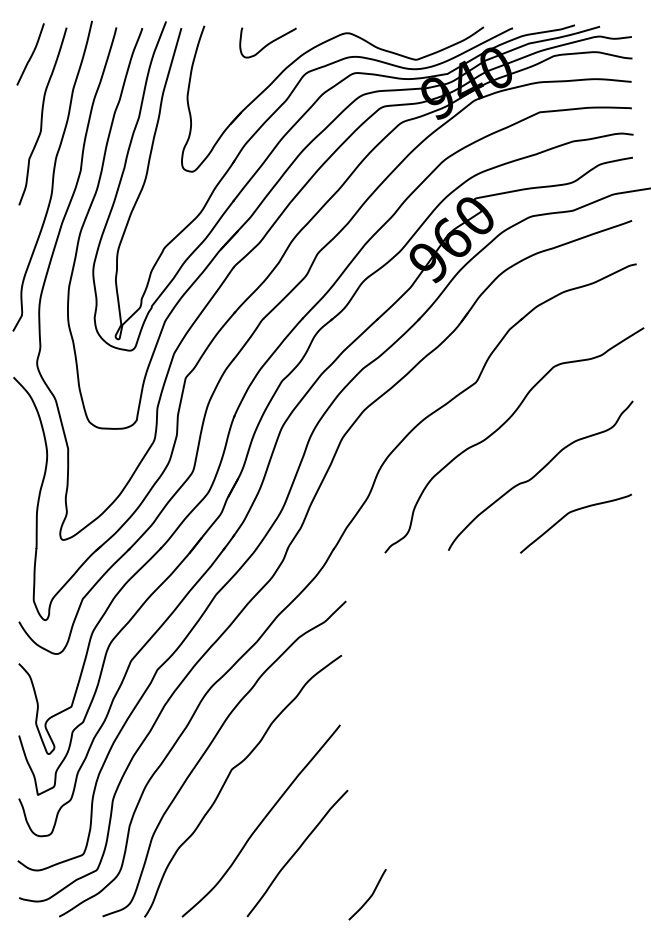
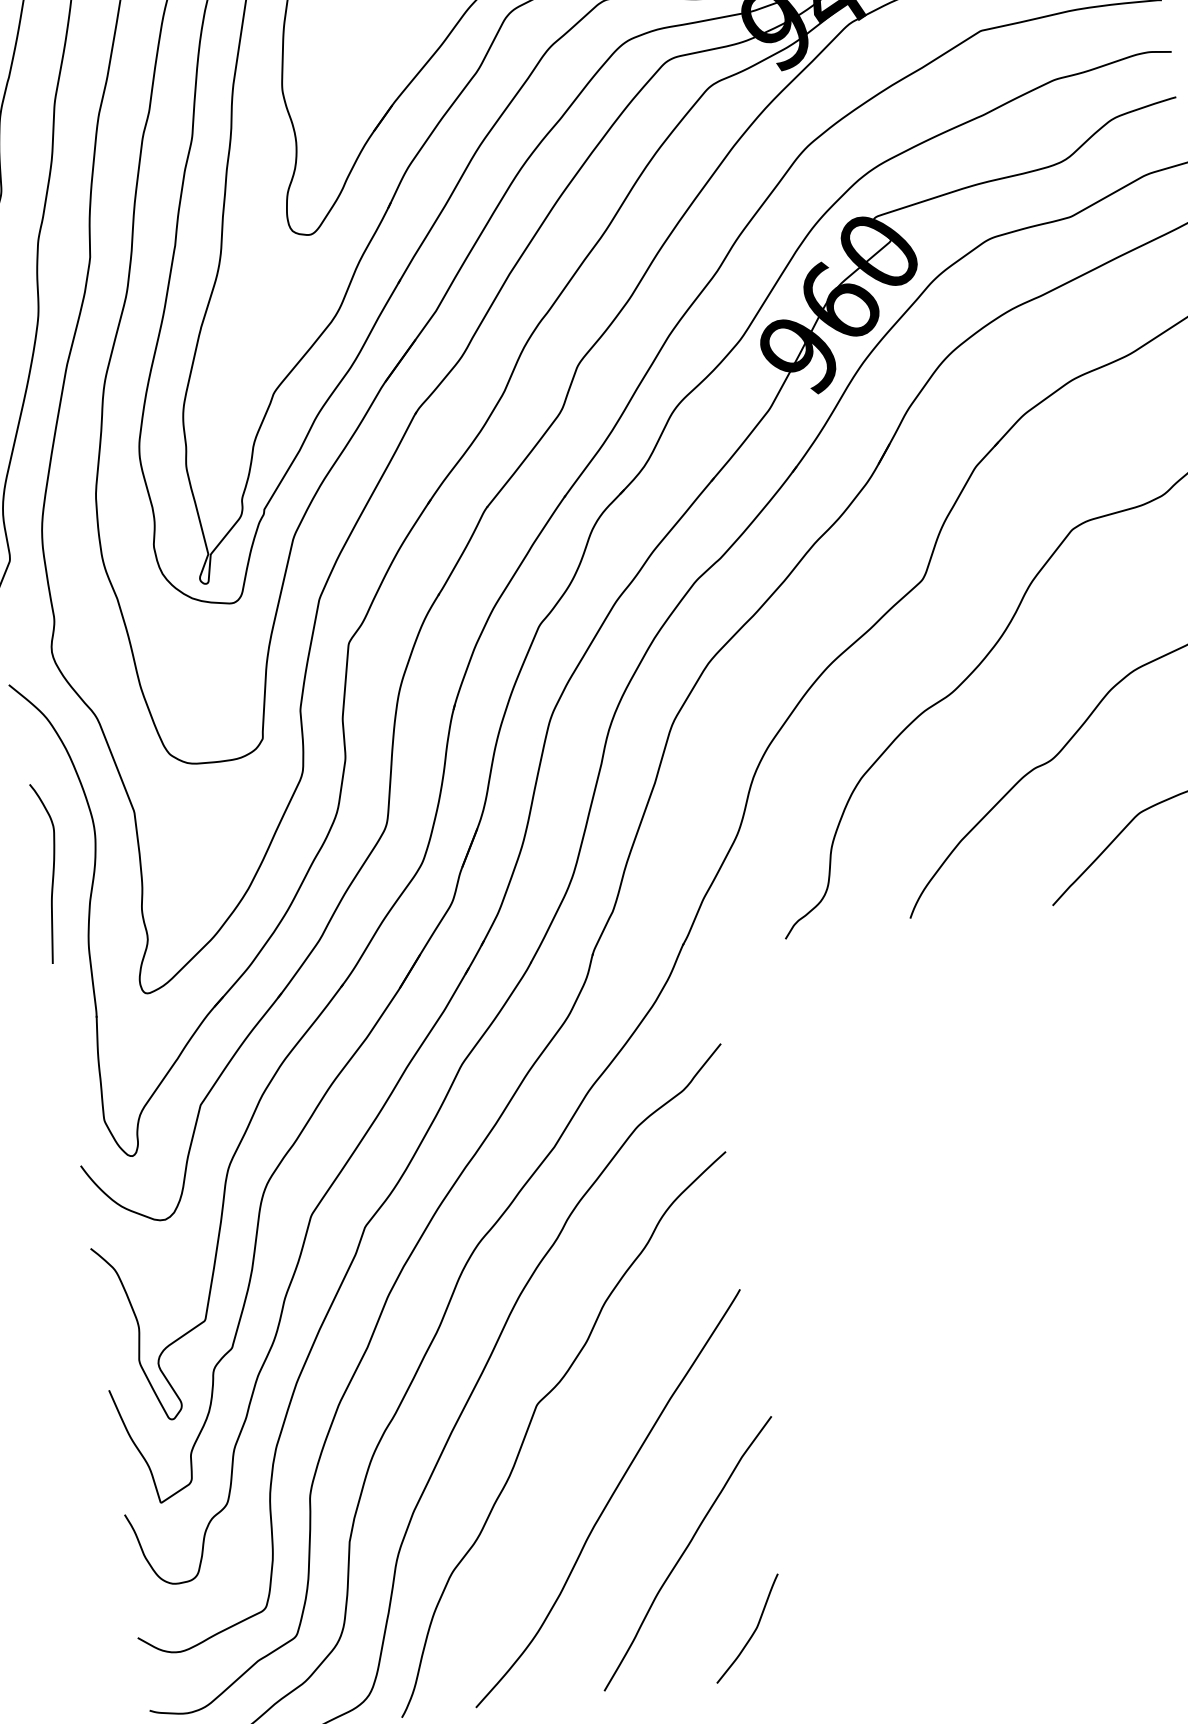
curve: (23, 473) -> (52, 872), added
curve: (369, 896) -> (751, 1631), moved

